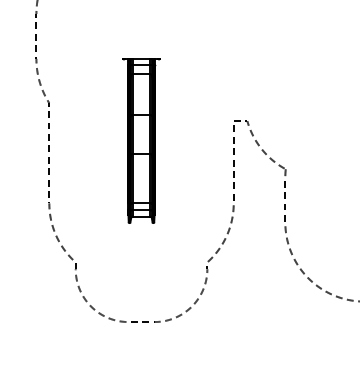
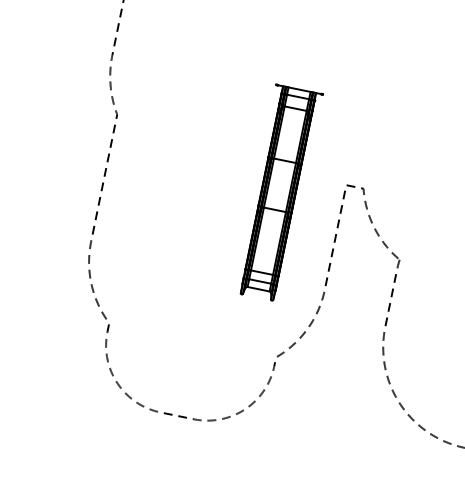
part: (141, 140) -> (278, 192), moved

